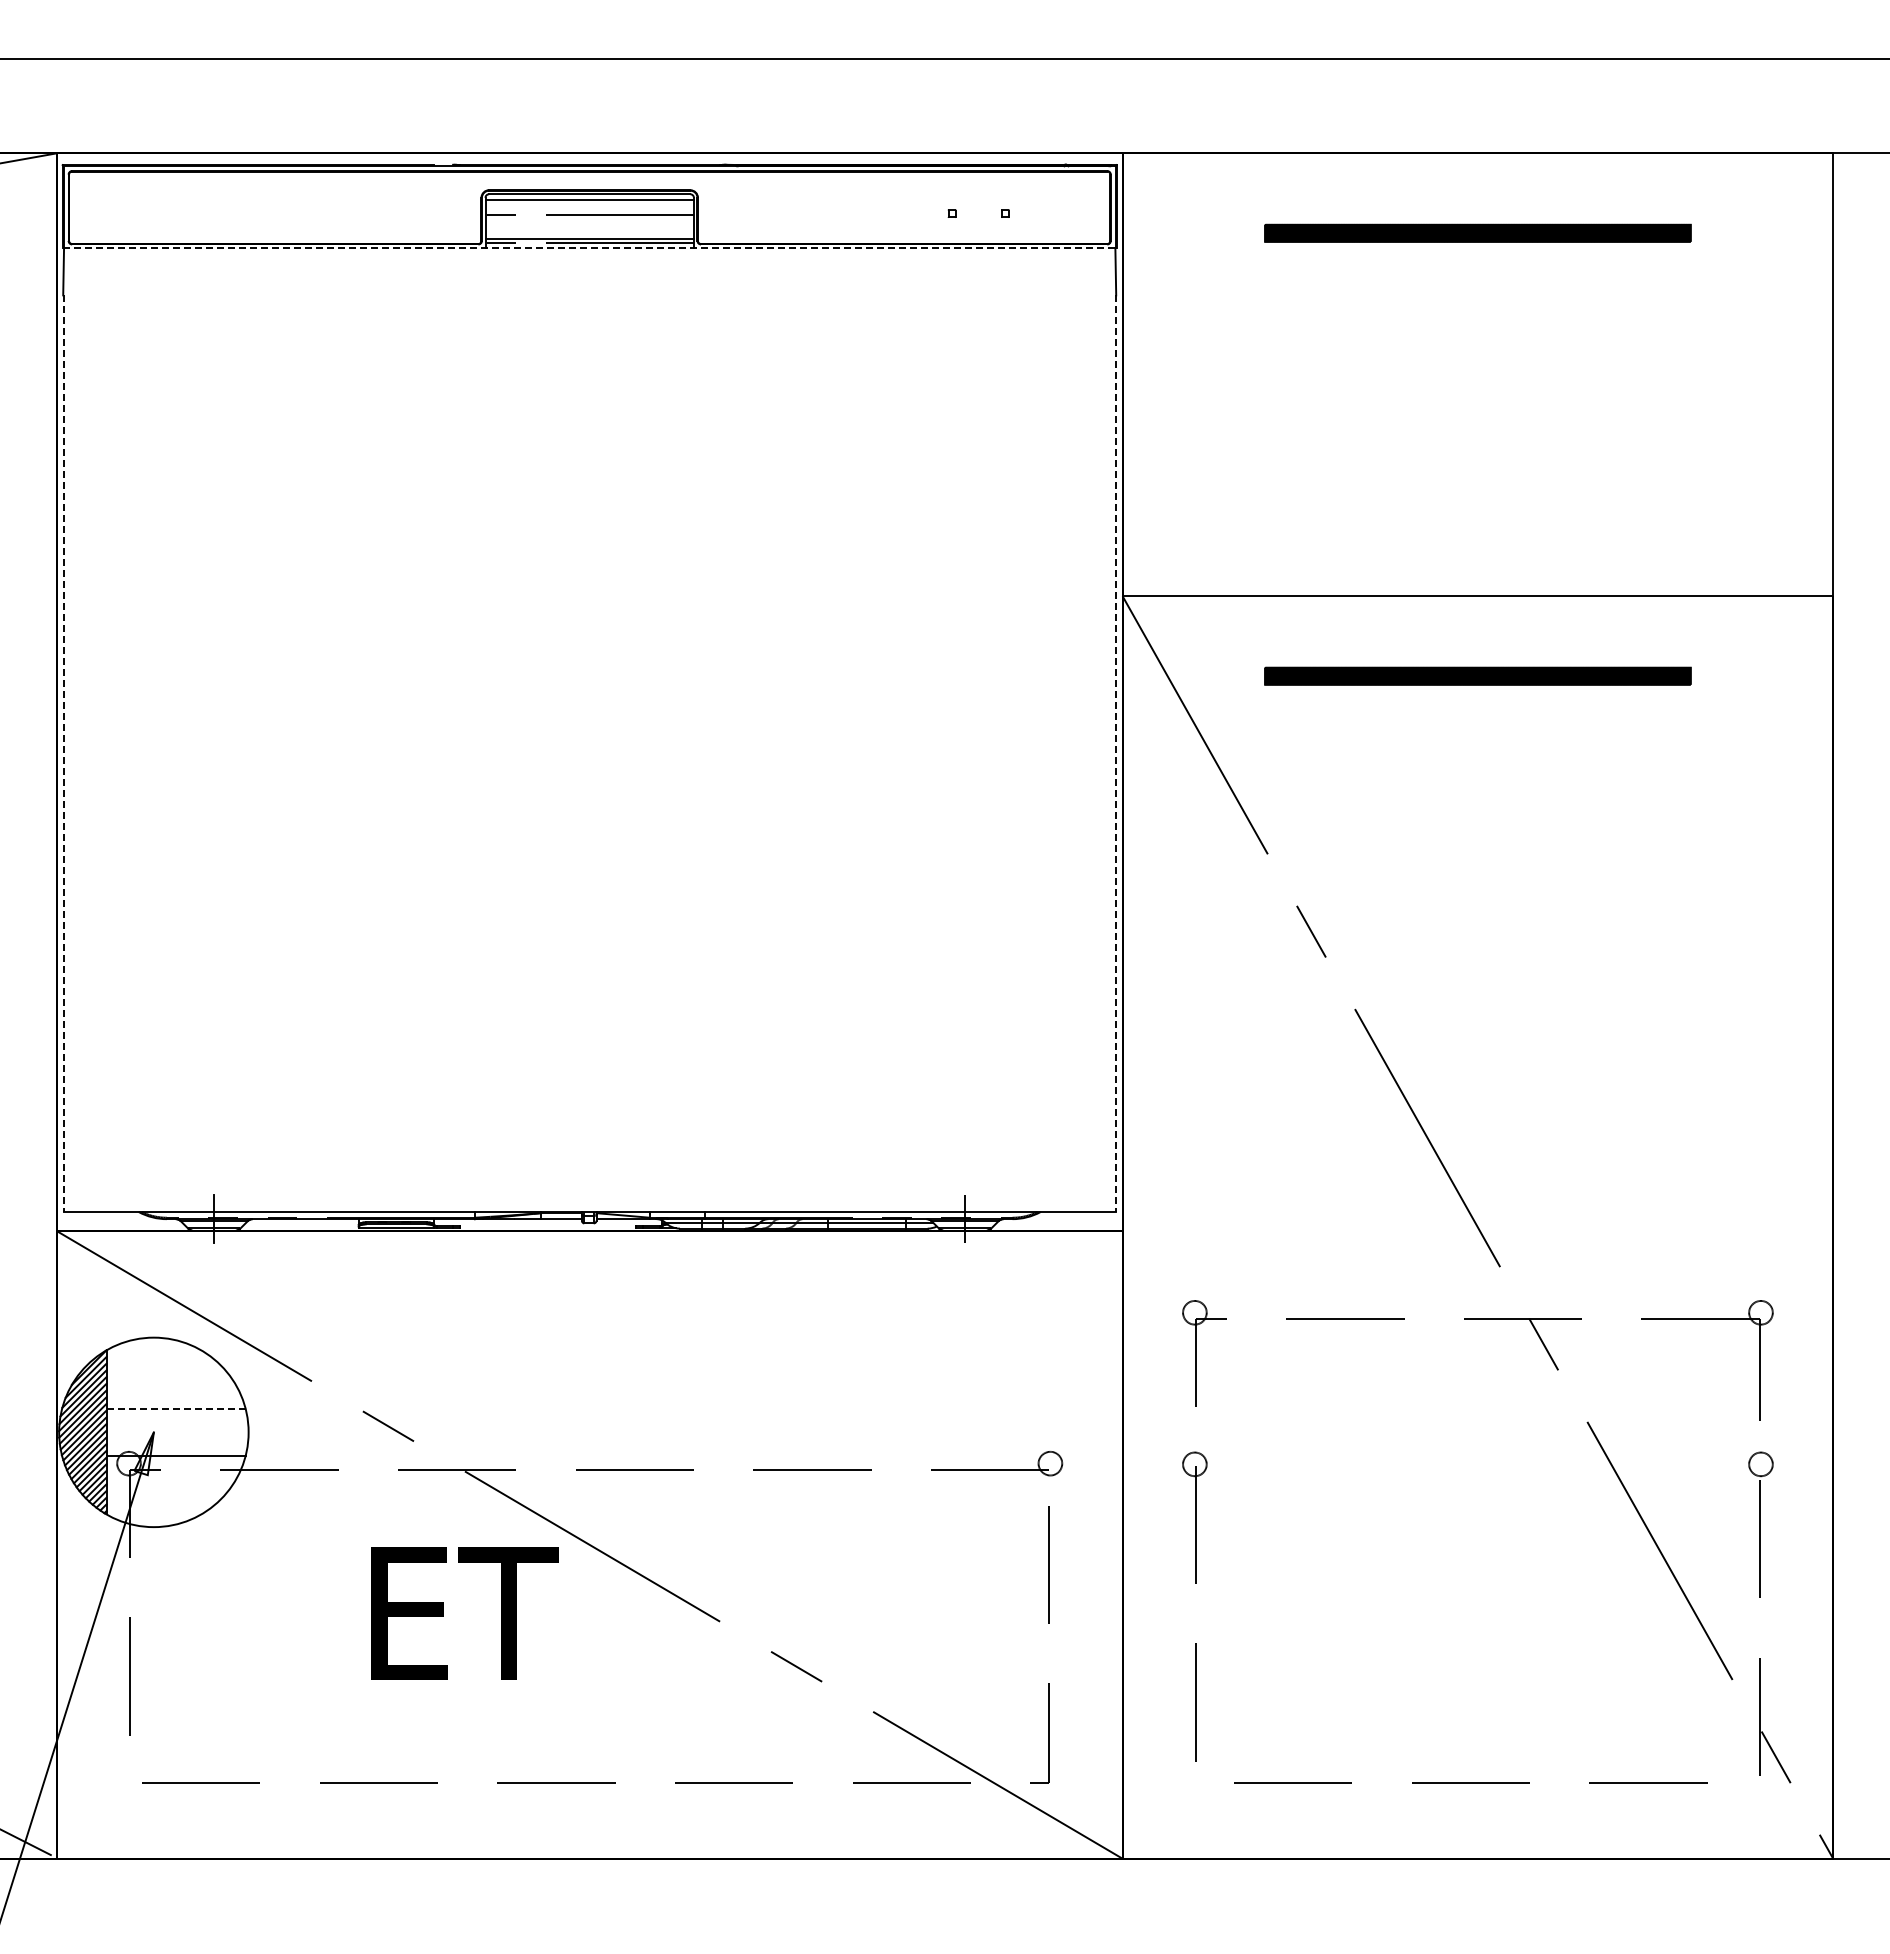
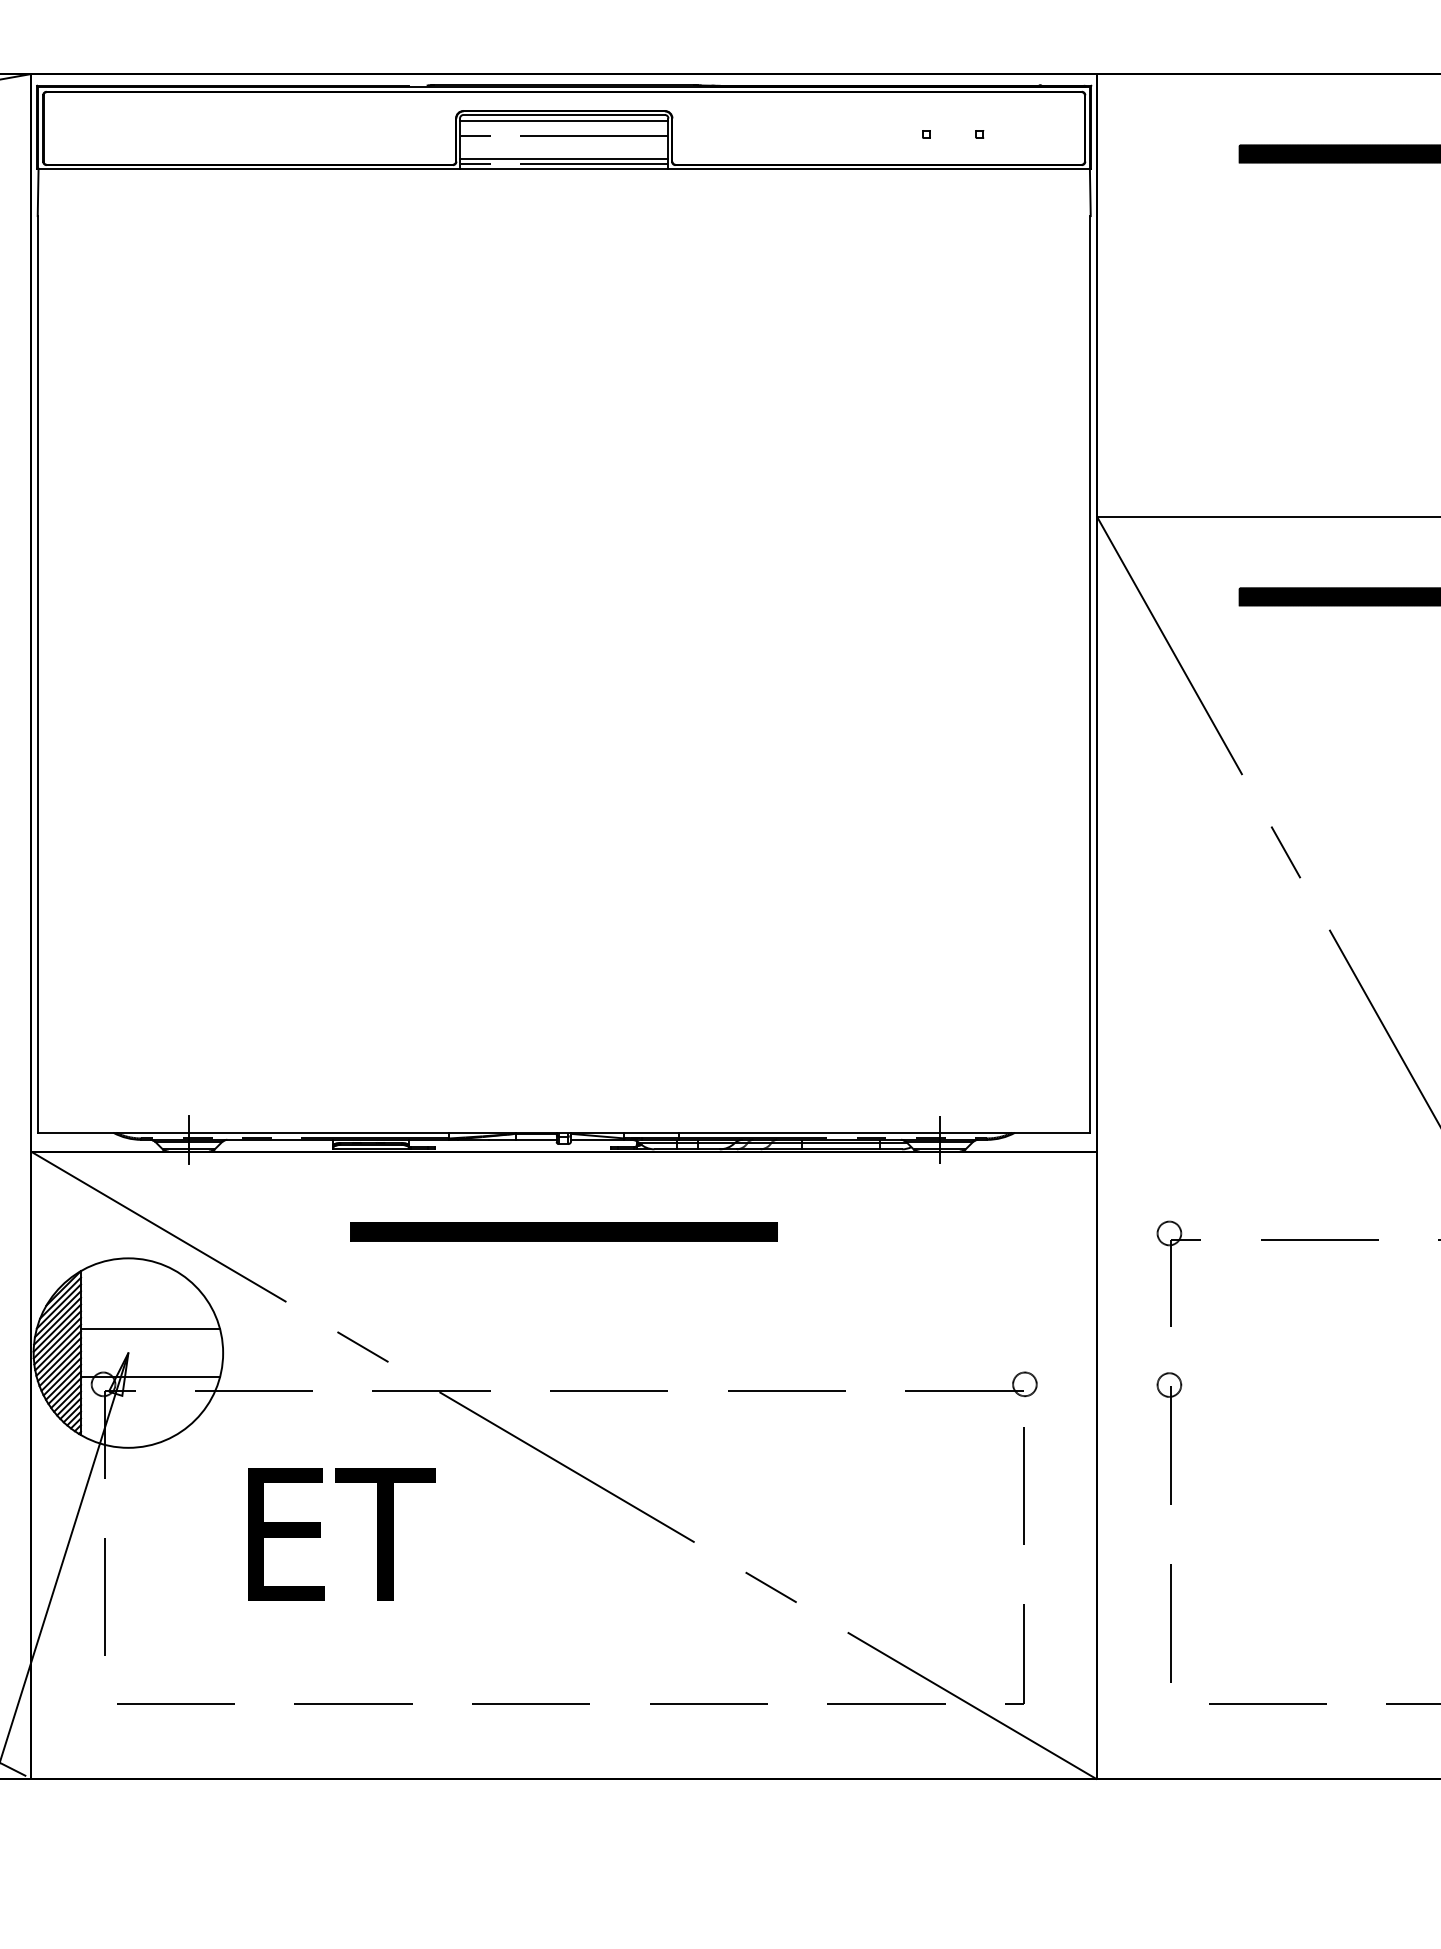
line: (590, 248) -> (565, 169), dashed -> solid
line: (63, 754) -> (38, 675), dashed -> solid
line: (1115, 754) -> (1090, 675), dashed -> solid
part: (589, 1310) -> (564, 1231), added
line: (176, 1408) -> (151, 1329), dashed -> solid
text: (464, 1613) -> (341, 1534), moved

